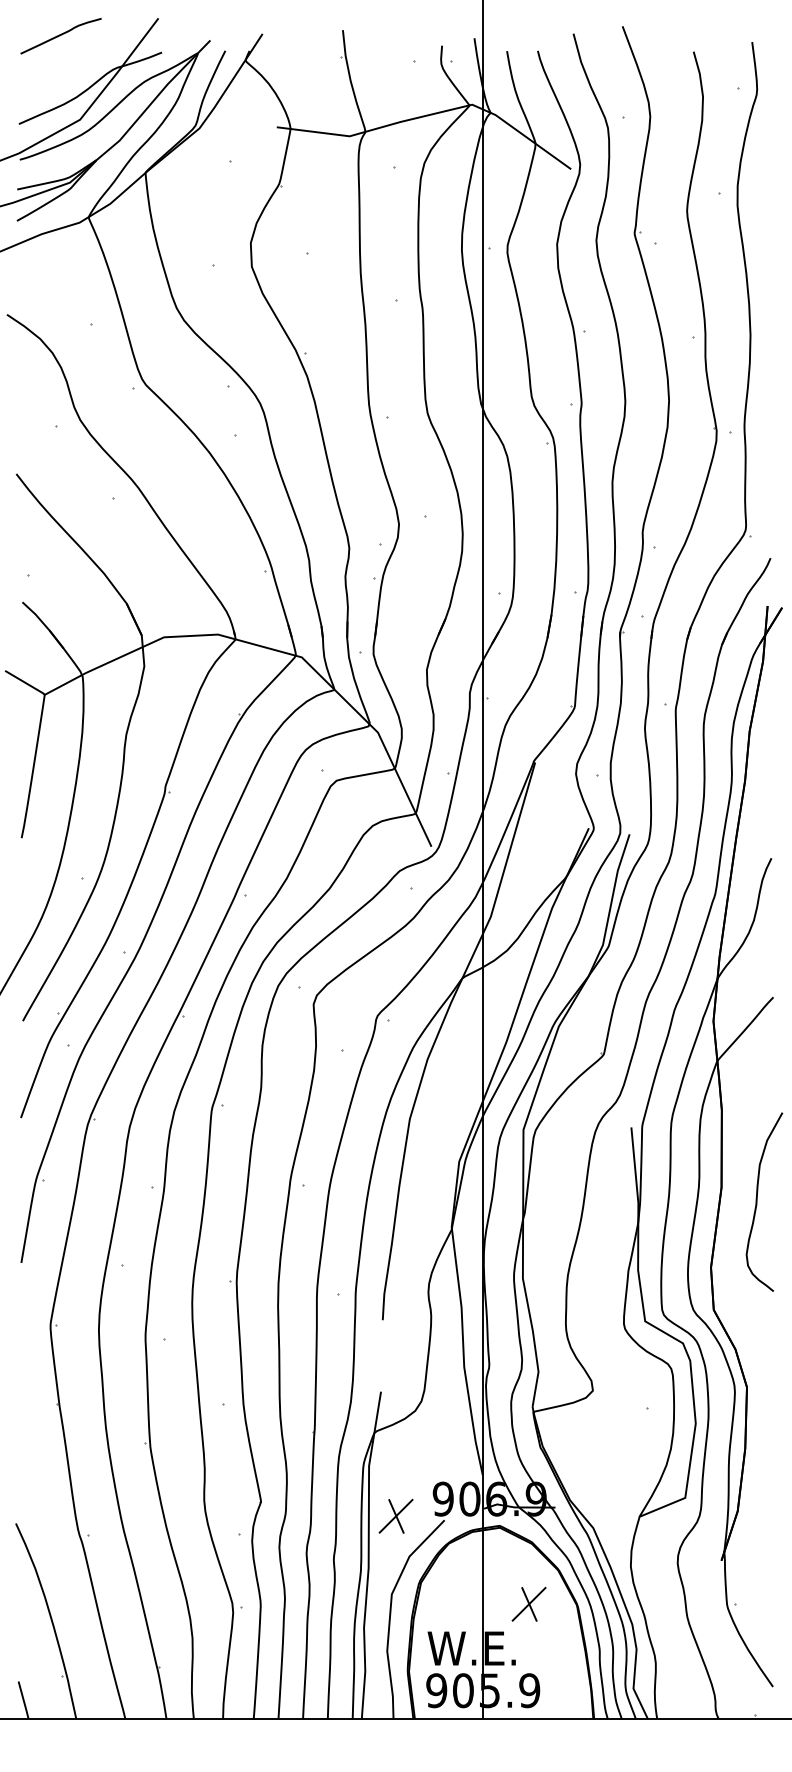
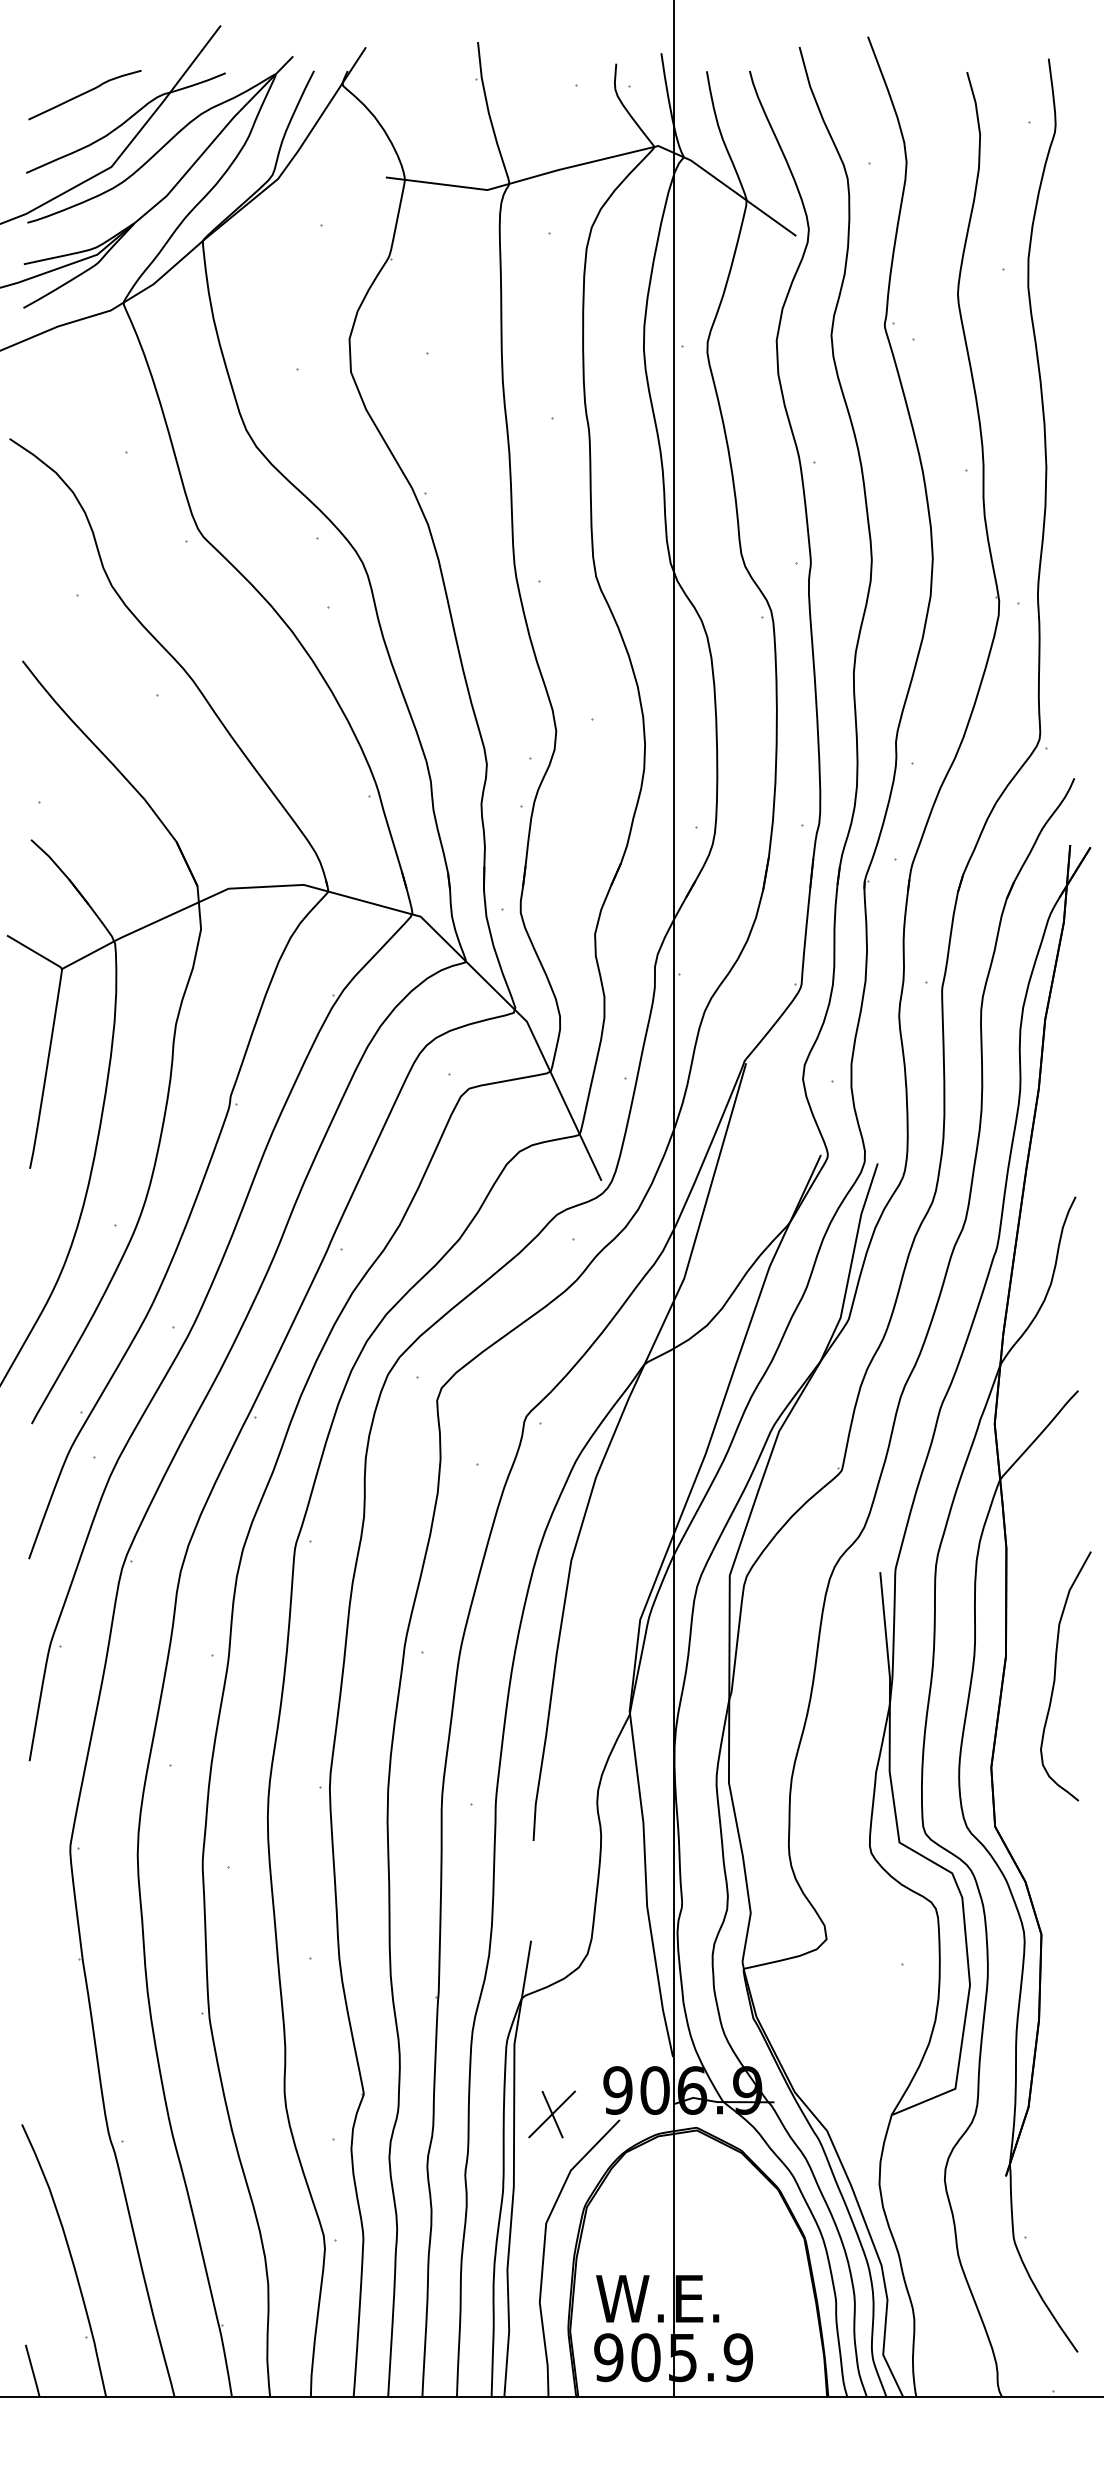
curve: (60, 36) -> (84, 95), moved
part: (528, 1603) -> (736, 2236), removed

